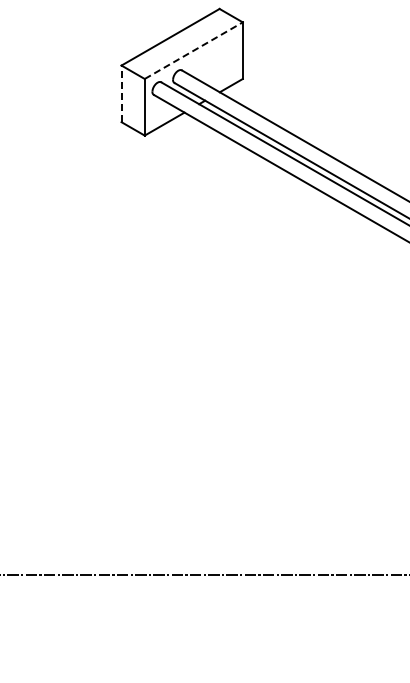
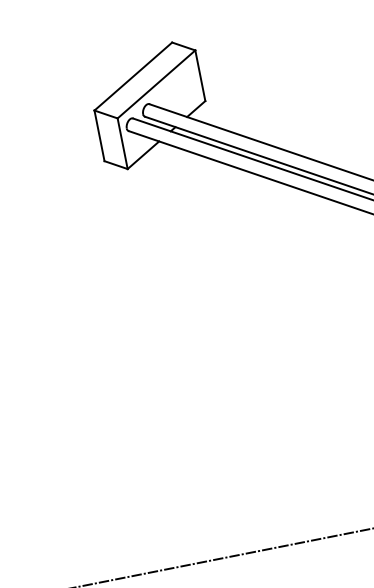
line: (193, 50) -> (156, 84), dashed -> solid
line: (121, 93) -> (99, 135), dashed -> solid

